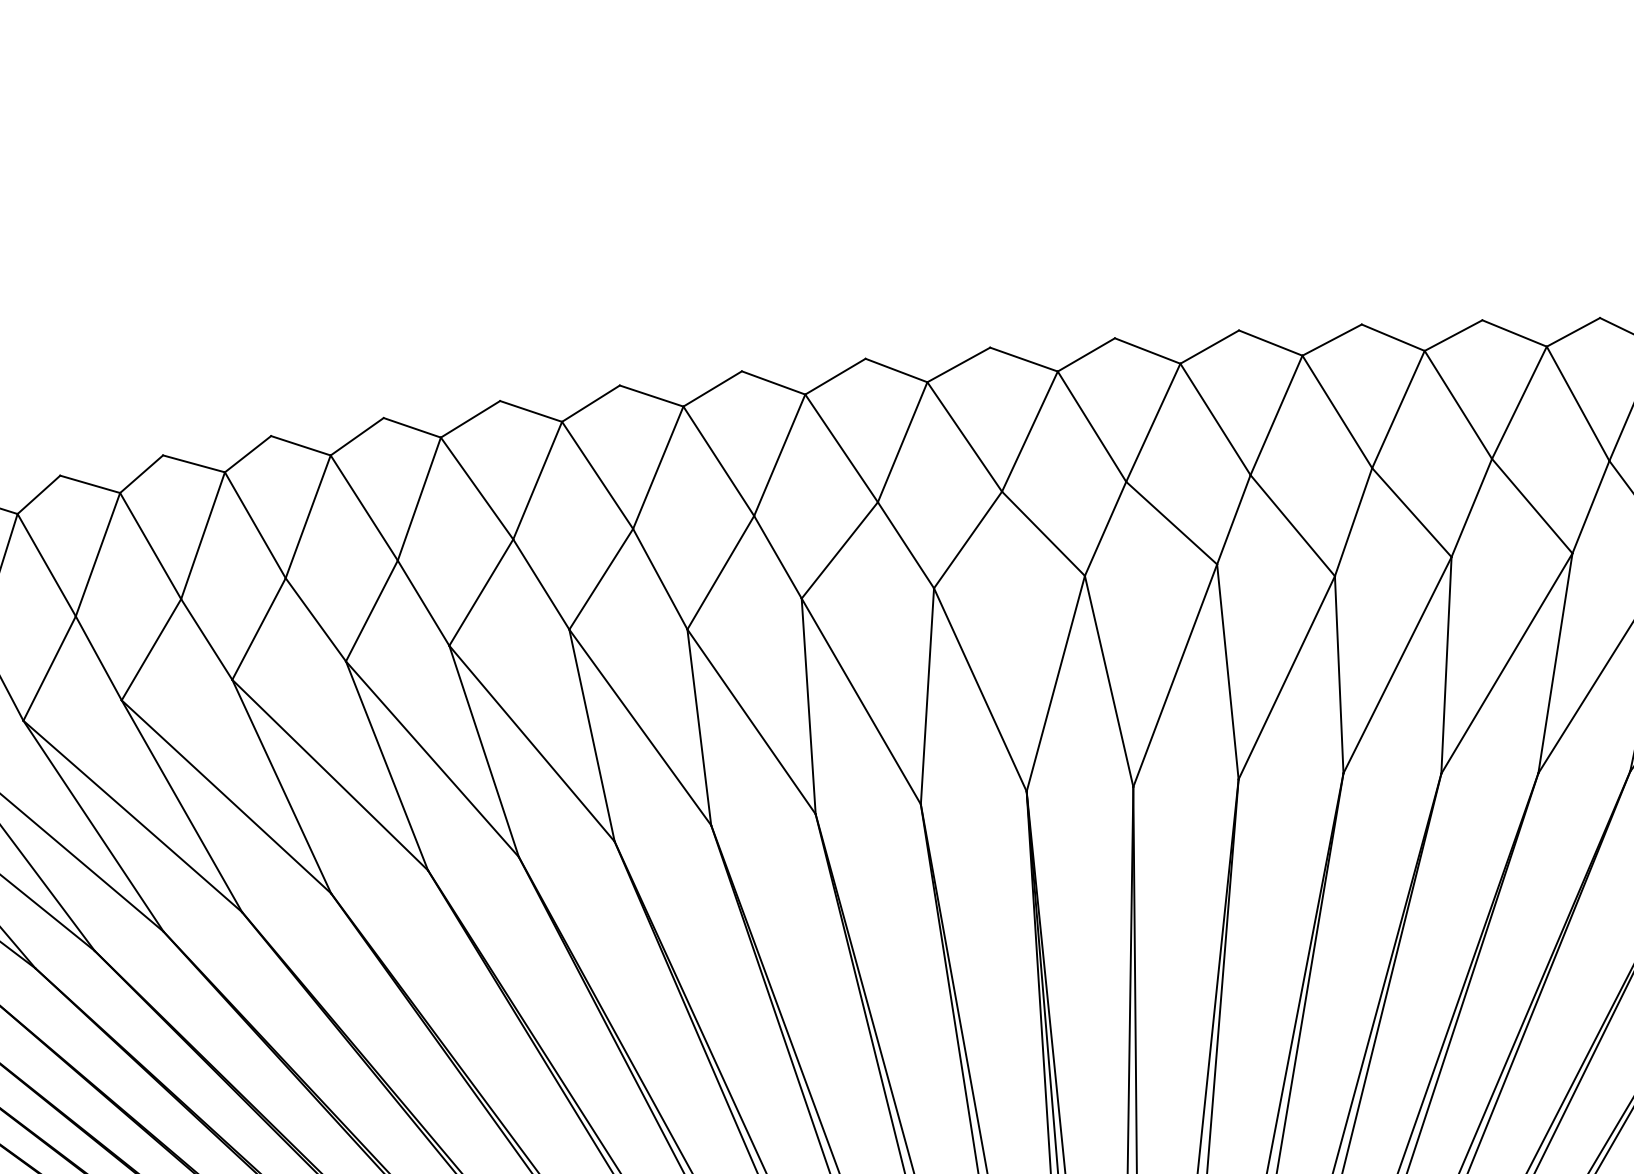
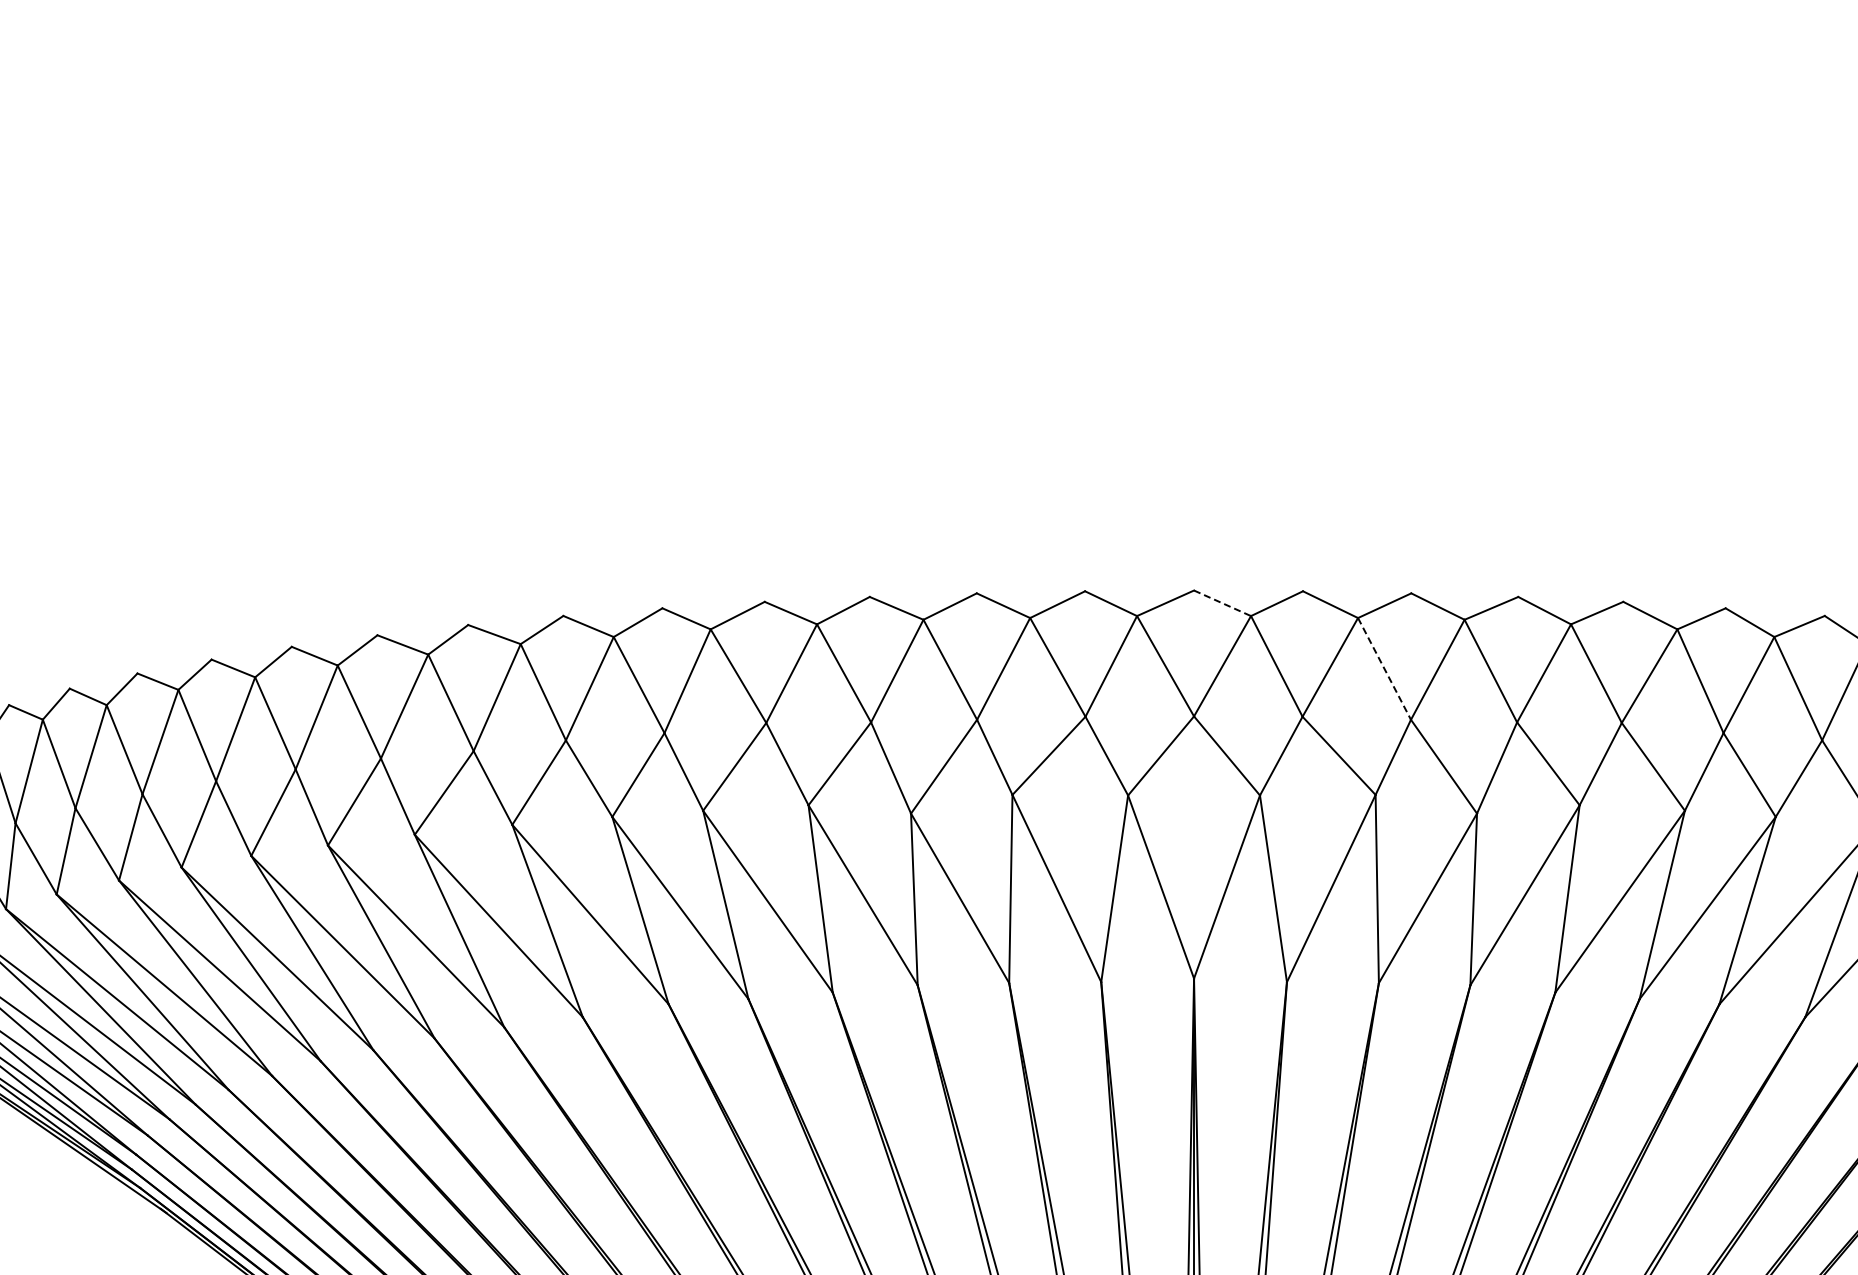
line: (1025, 359) -> (1223, 603), solid -> dashed
line: (1215, 420) -> (1384, 669), solid -> dashed

